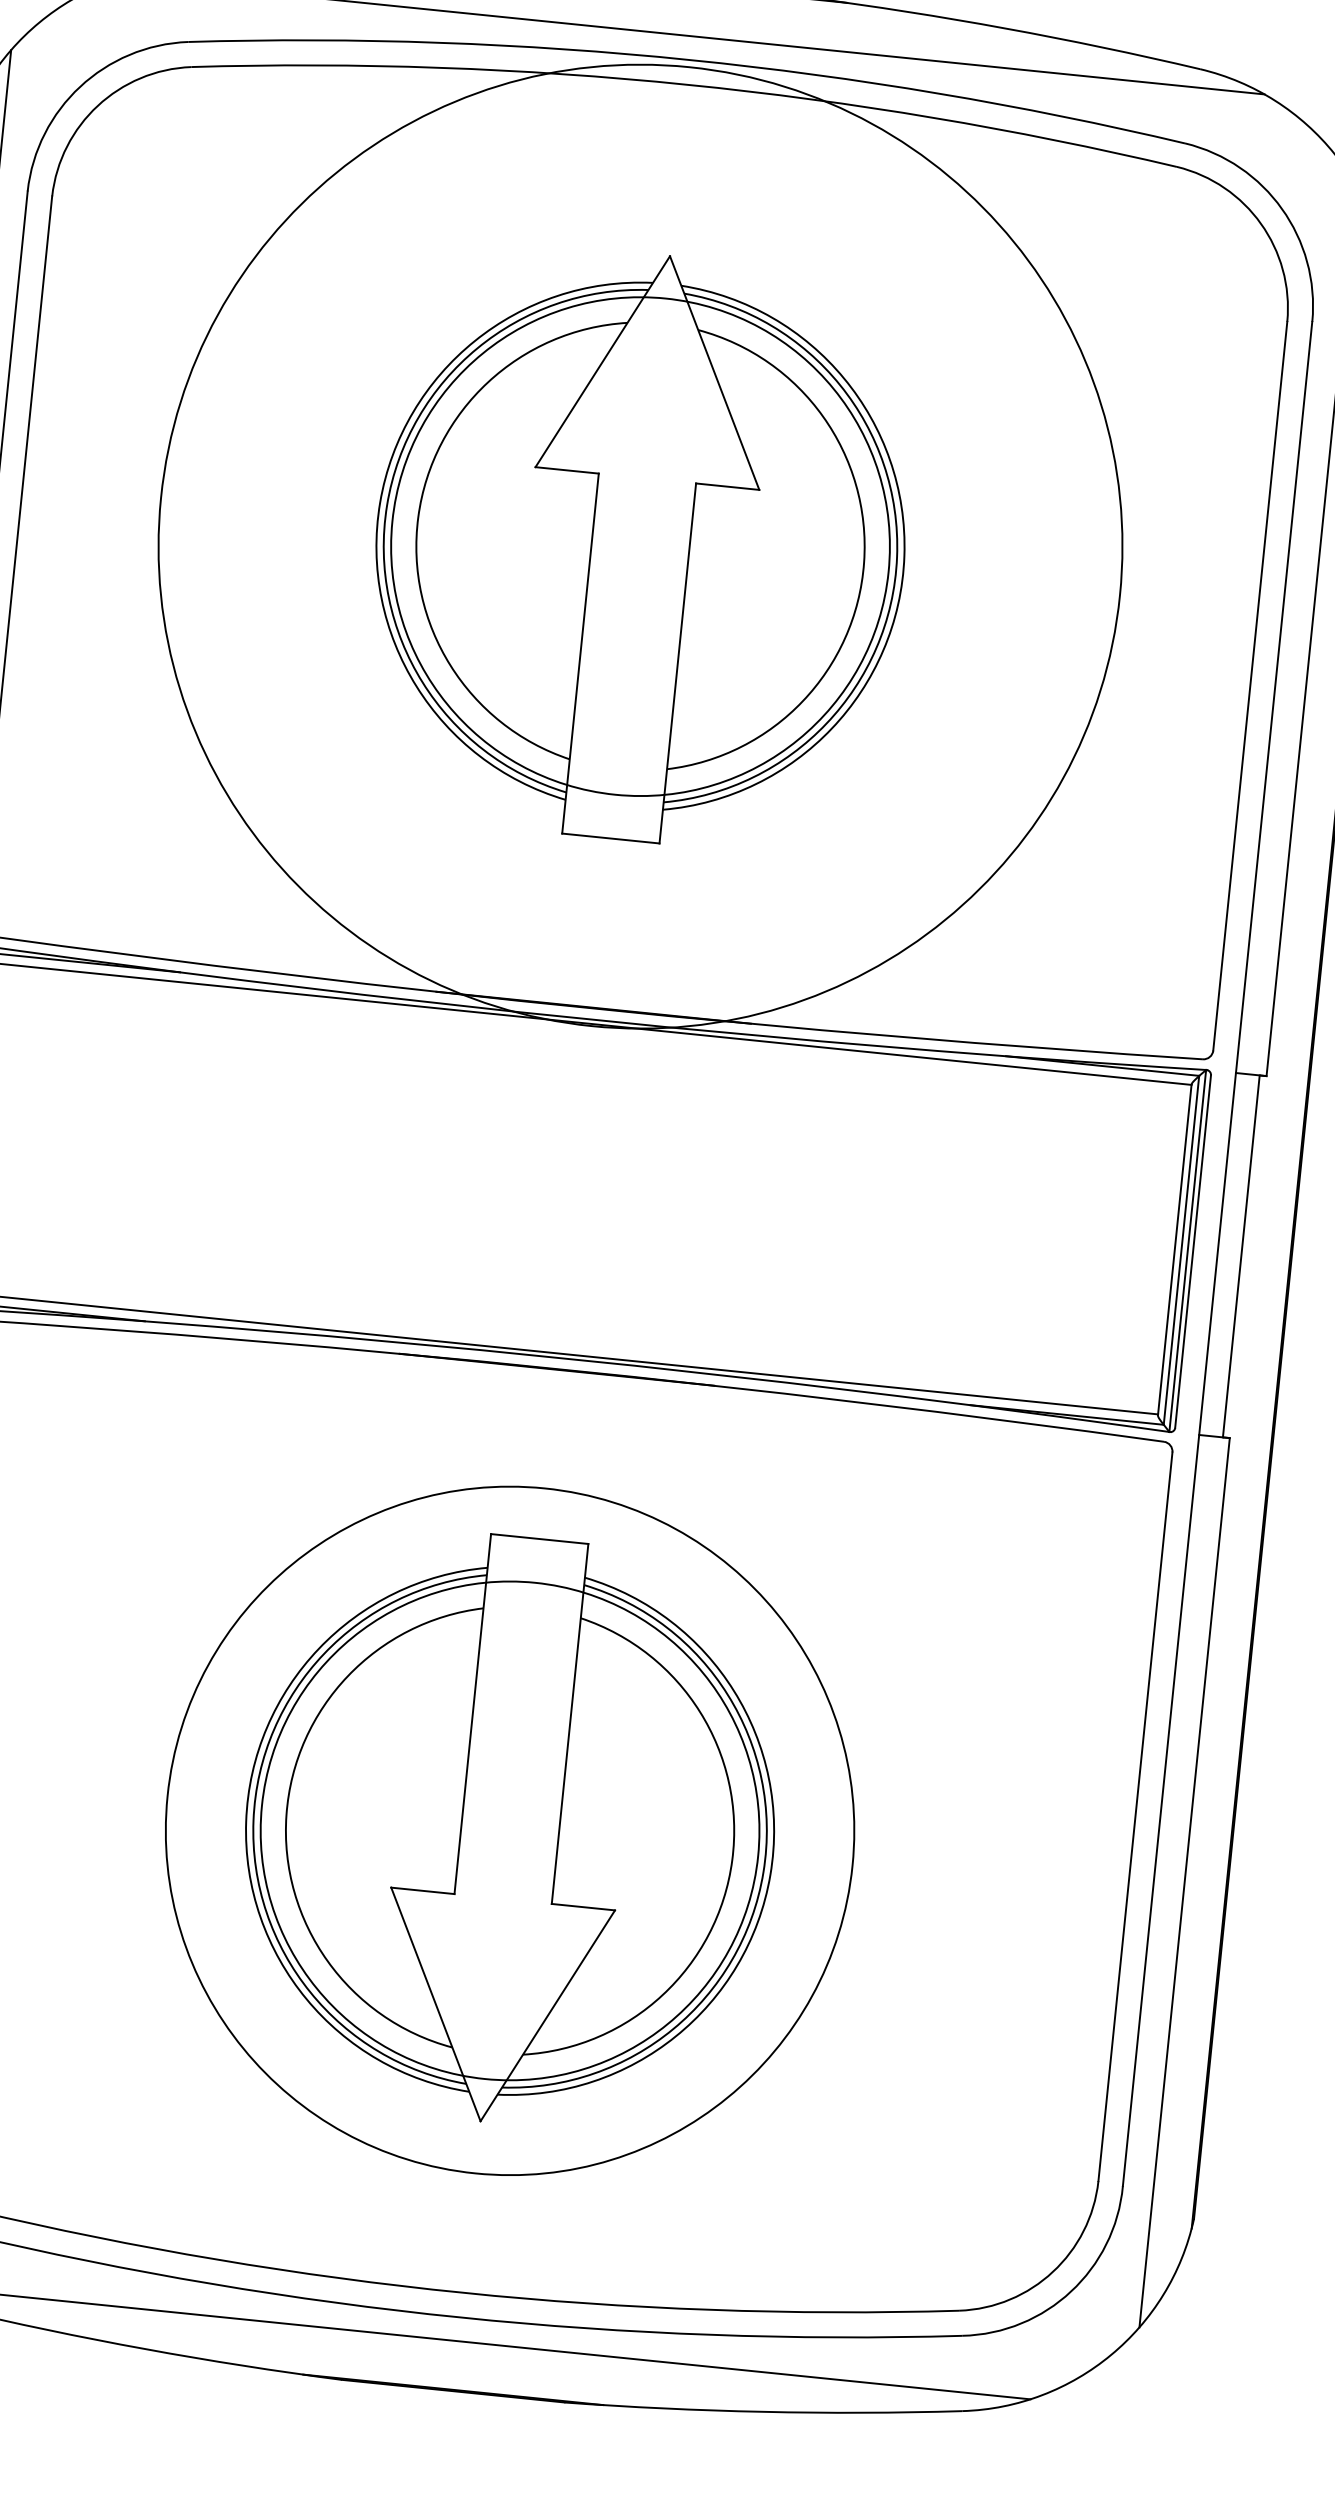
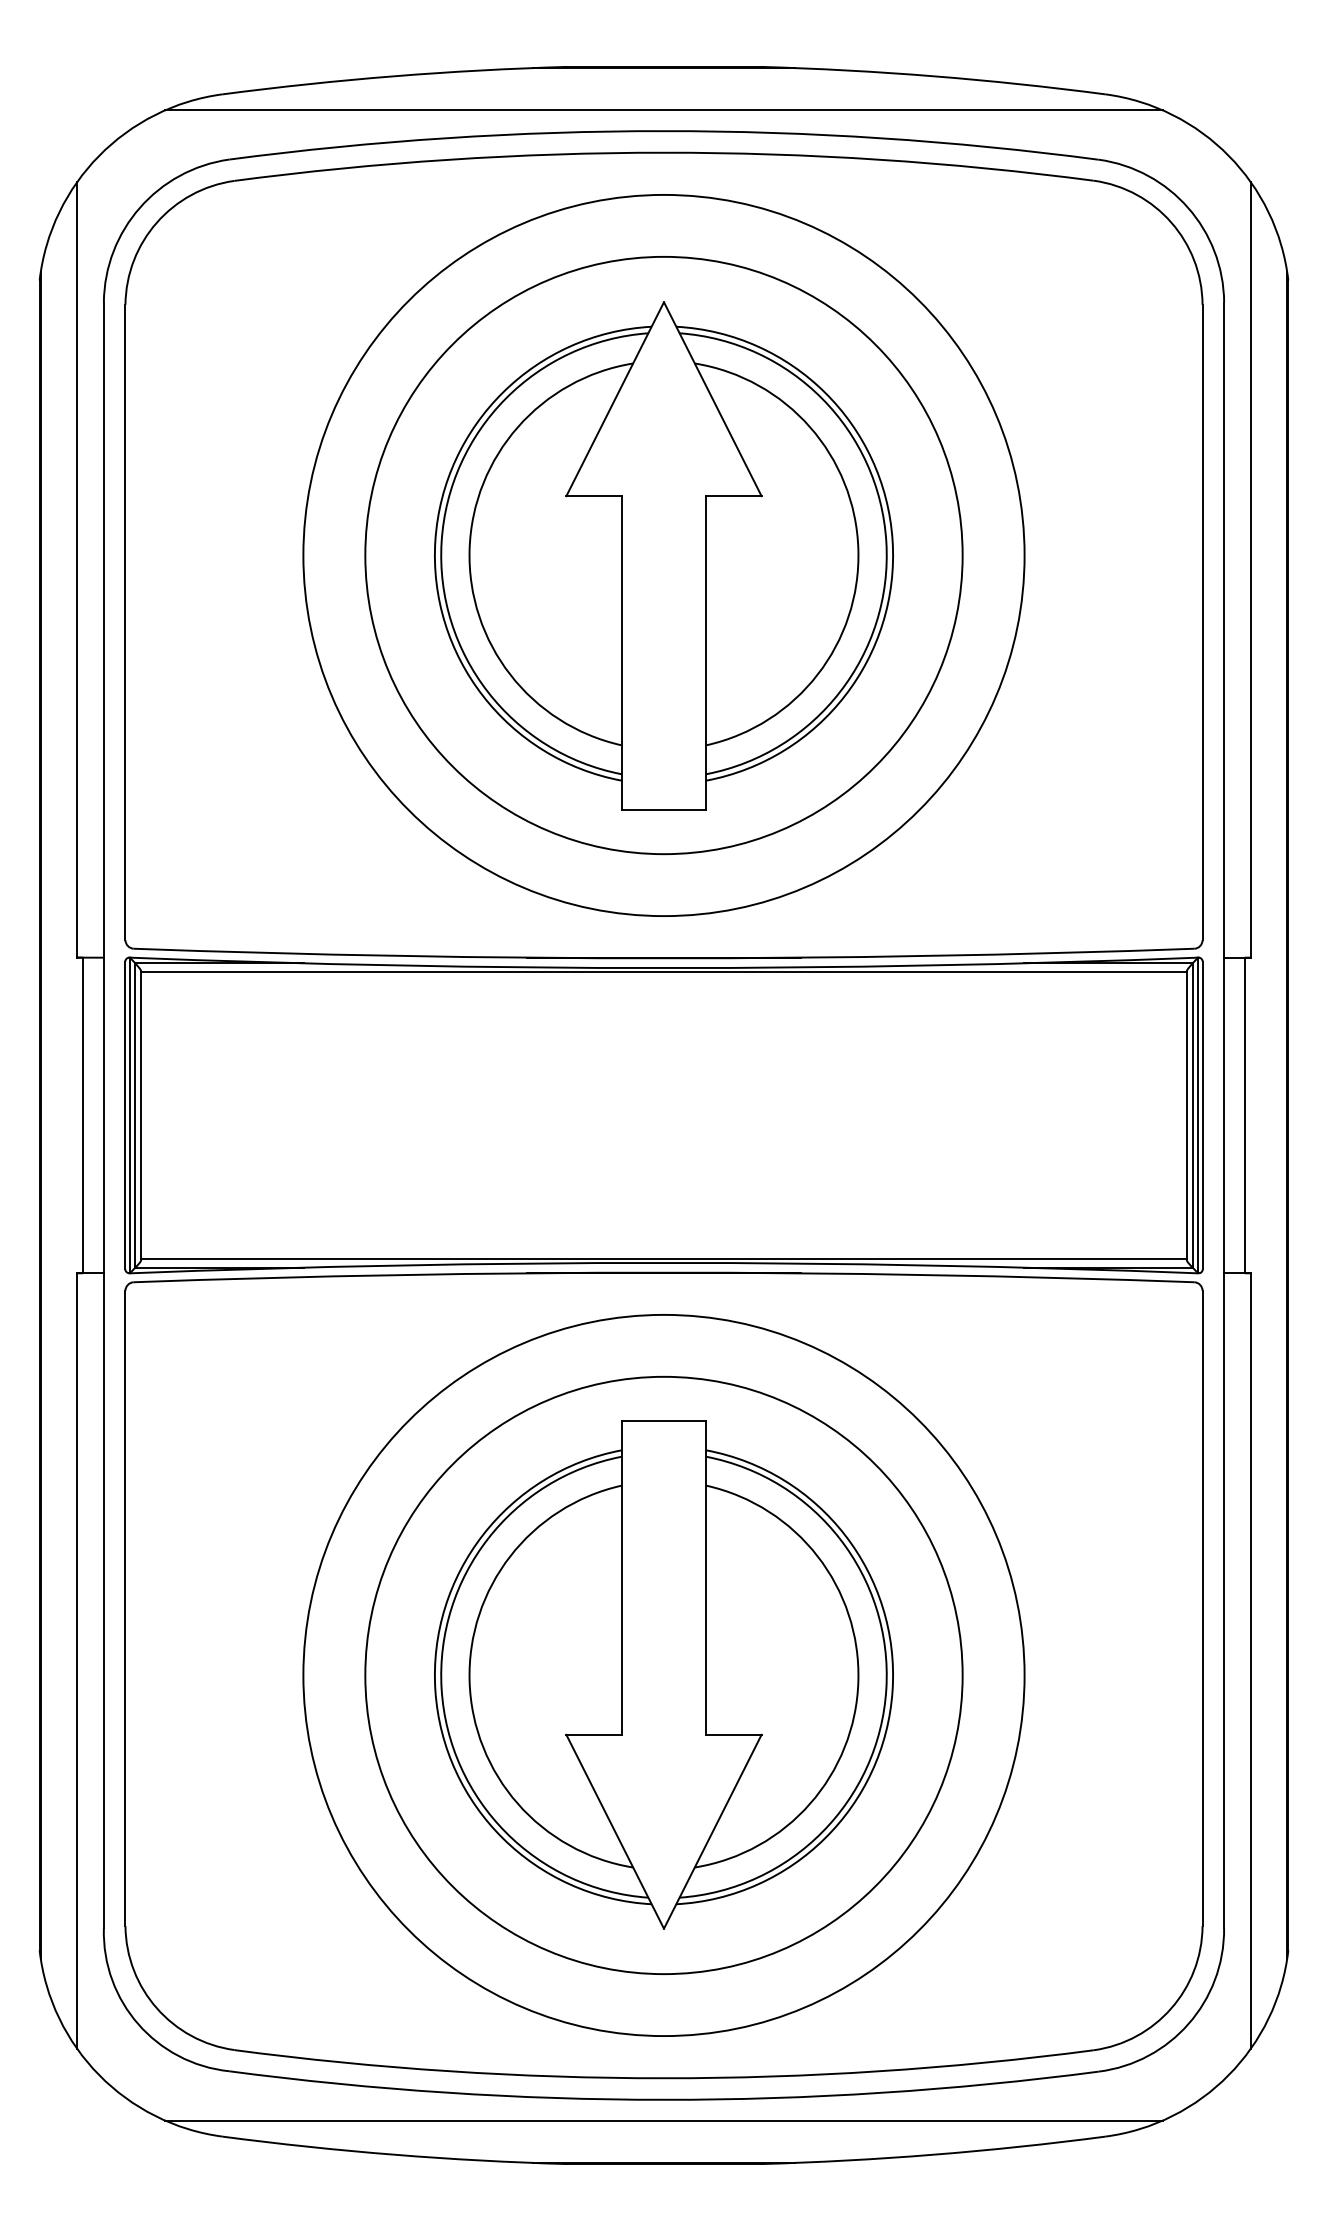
circle: (639, 546) -> (663, 555), size x0.71
circle: (639, 546) -> (663, 555), size x1.67
circle: (509, 1830) -> (663, 1675), size x1.67

